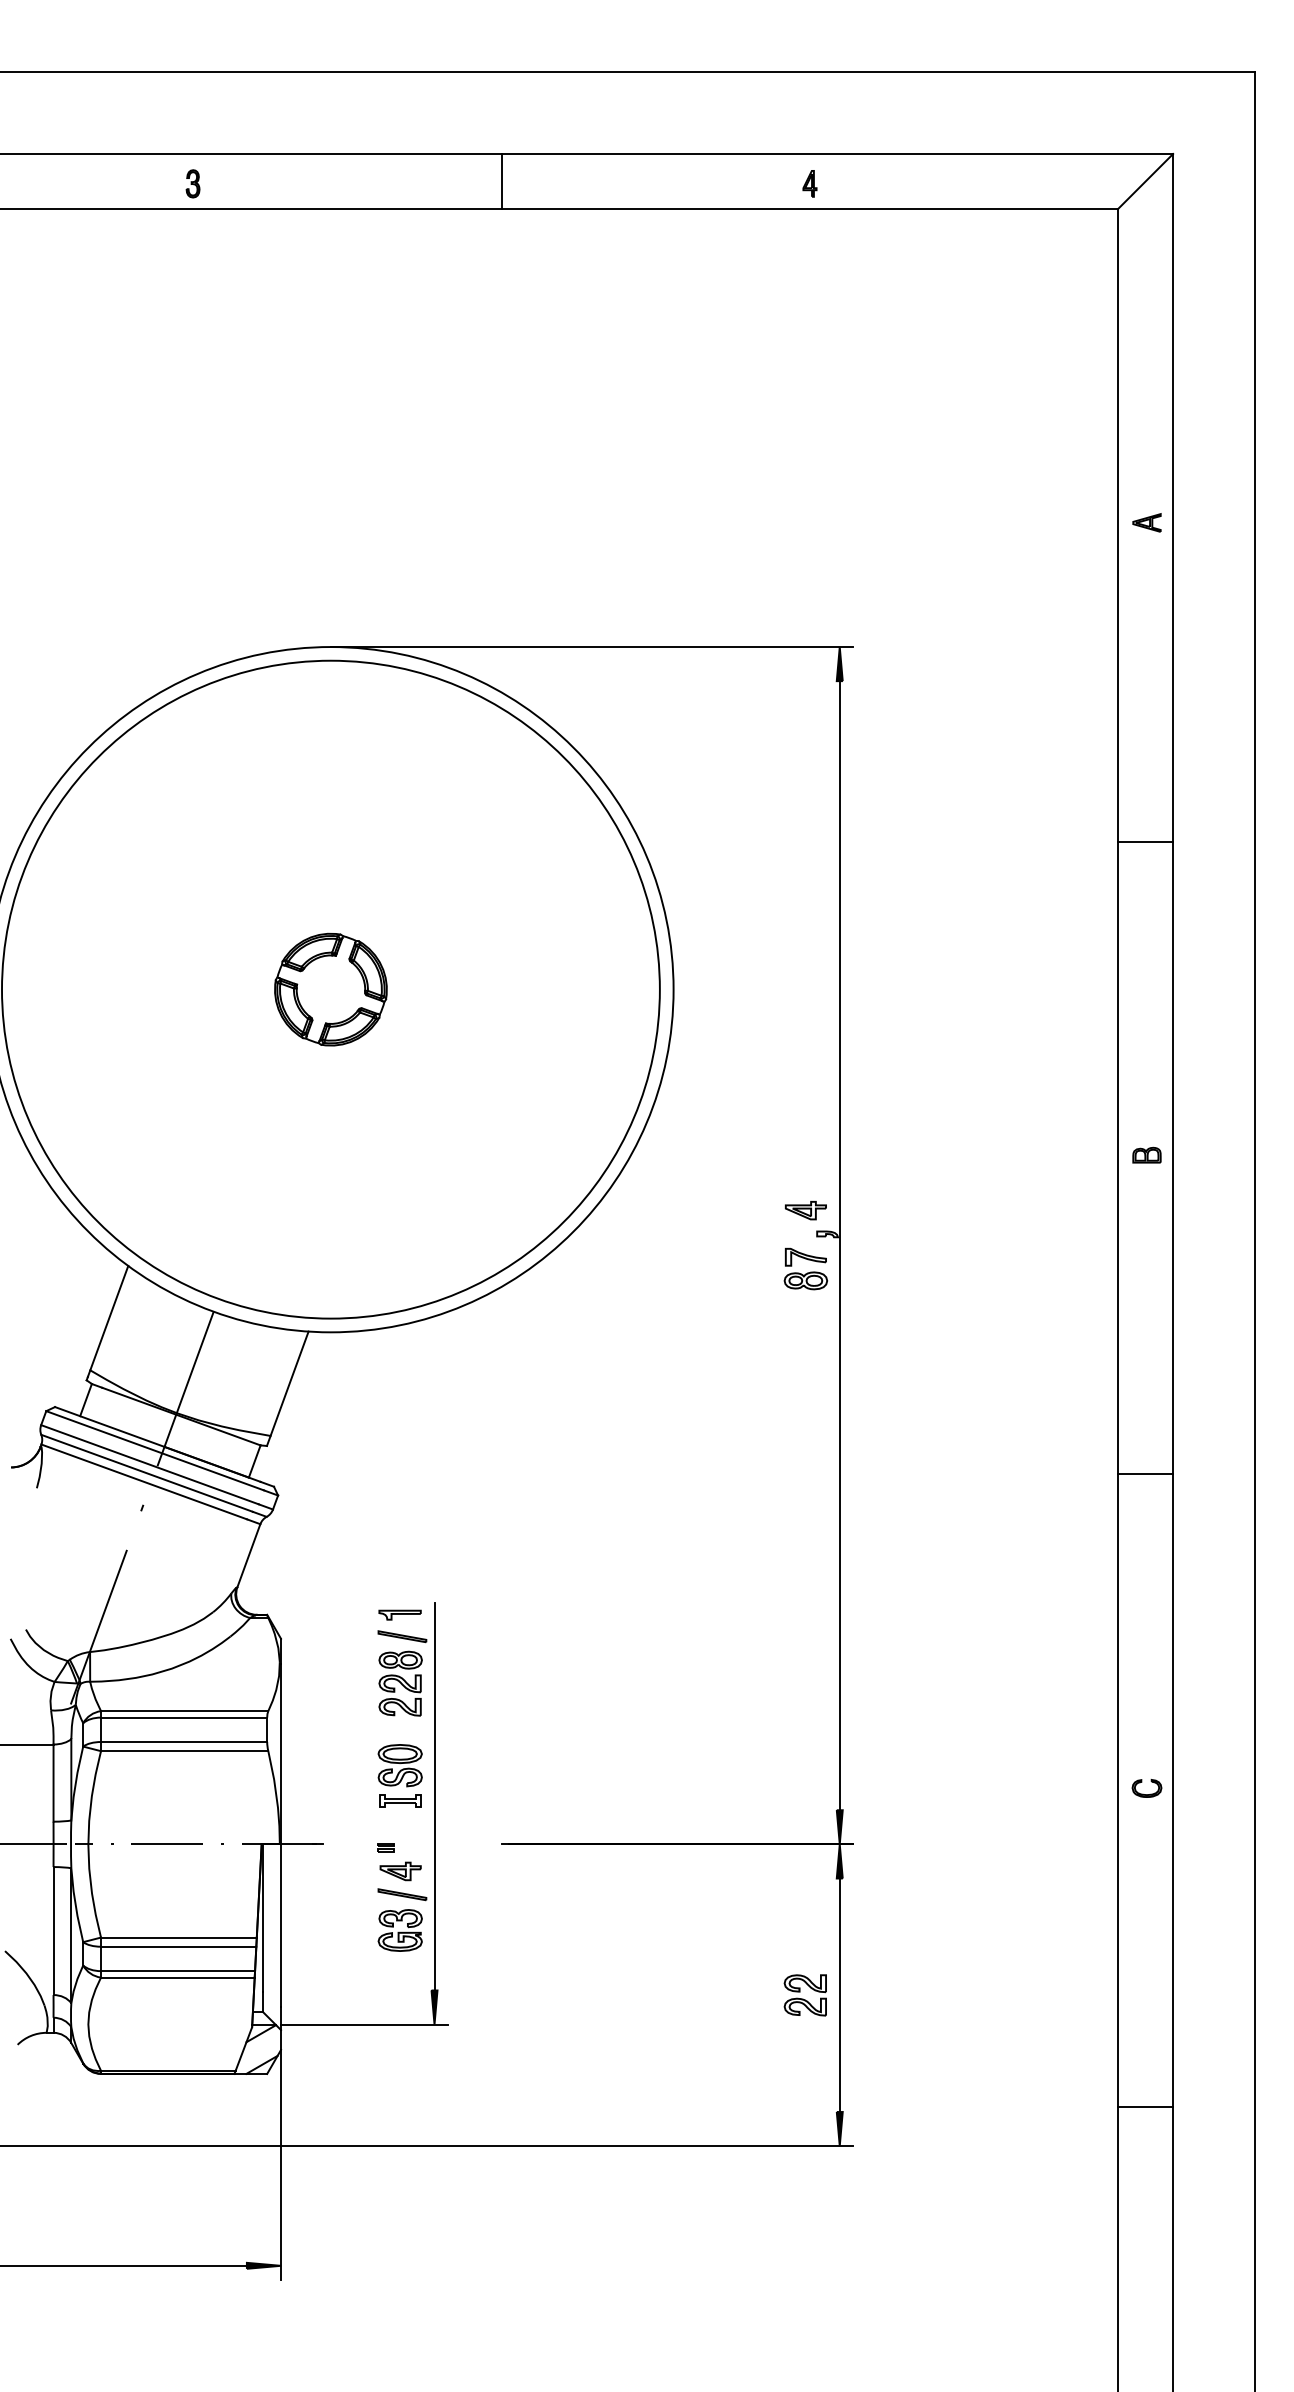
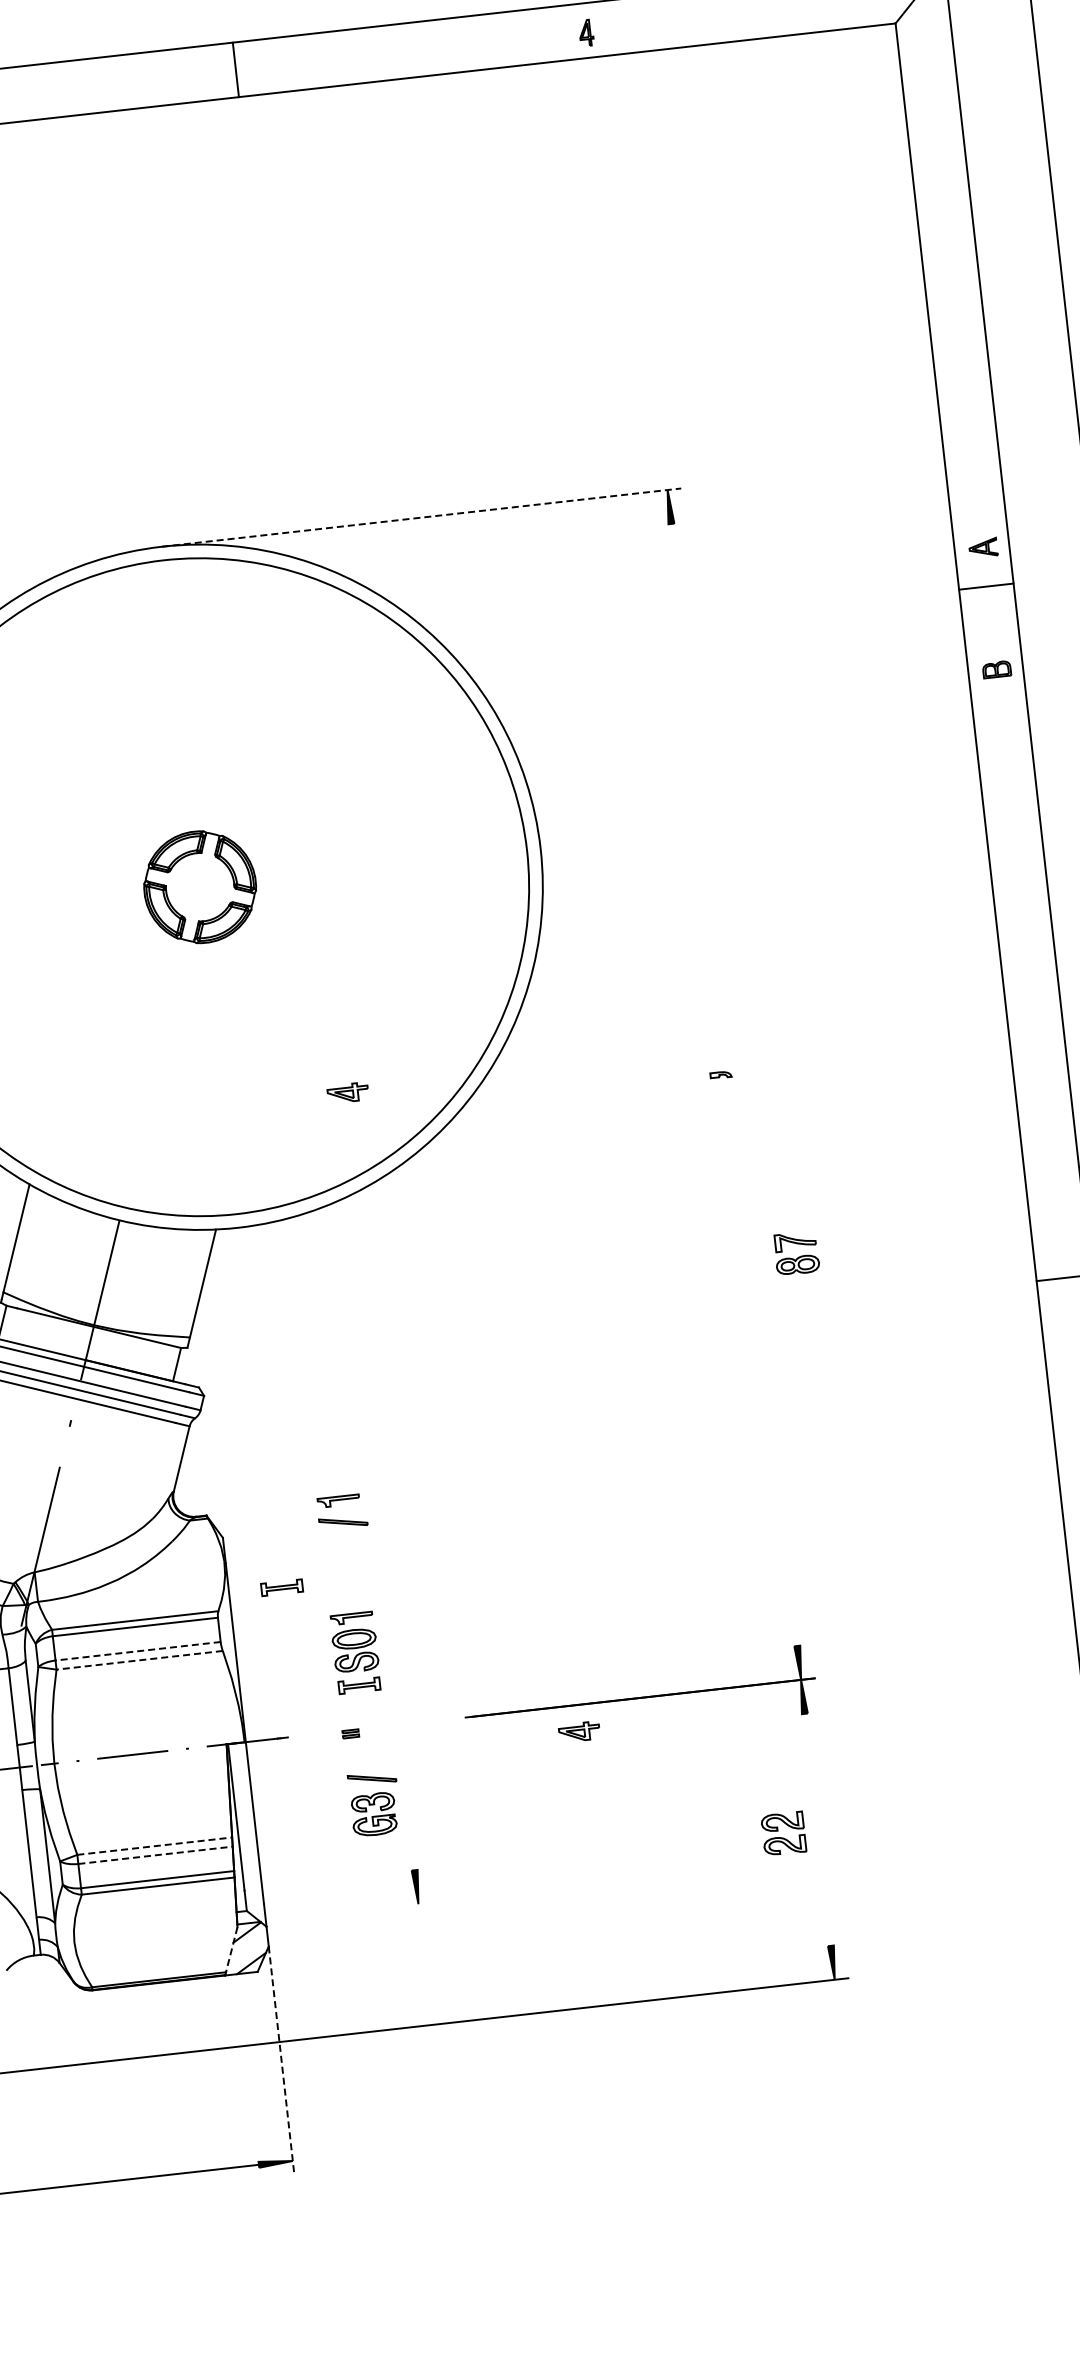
line: (501, 180) -> (235, 69), moved
part: (1146, 522) -> (982, 547), moved
line: (592, 647) -> (421, 518), solid -> dashed
line: (1145, 841) -> (986, 586), moved
part: (1146, 1154) -> (996, 668), moved
part: (805, 1210) -> (347, 1092), moved
line: (839, 1245) -> (734, 1084), removed
part: (805, 1268) -> (796, 1252), moved
part: (400, 1683) -> (346, 1569), removed
part: (334, 1694) -> (282, 1587), added
part: (399, 1732) -> (351, 1617), added
line: (183, 1742) -> (137, 1651), solid -> dashed
line: (184, 1751) -> (139, 1660), solid -> dashed
line: (434, 1796) -> (393, 1677), removed
part: (400, 1871) -> (579, 1732), moved
line: (178, 1937) -> (154, 1846), solid -> dashed
line: (178, 1946) -> (155, 1855), solid -> dashed
line: (839, 1995) -> (817, 1830), removed
line: (364, 2024) -> (348, 1911), removed
line: (243, 2049) -> (231, 1950), solid -> dashed
line: (281, 2164) -> (281, 2060), solid -> dashed

